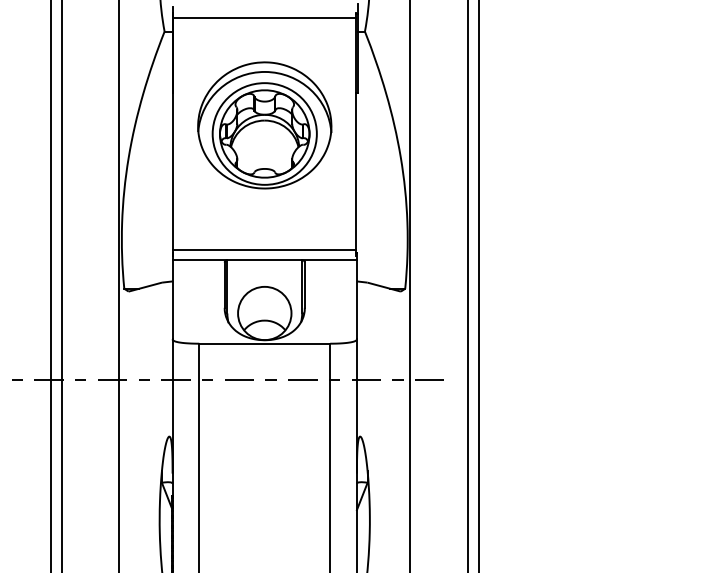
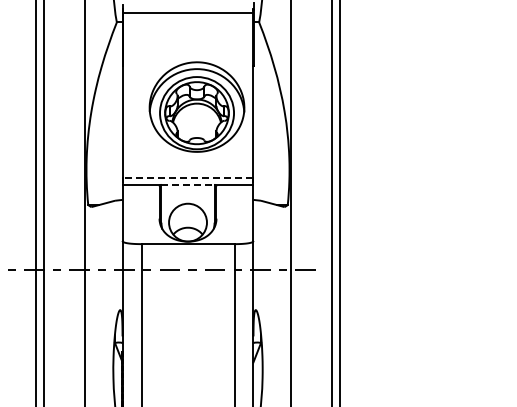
part: (264, 124) -> (196, 106), moved
line: (265, 249) -> (188, 177), solid -> dashed
line: (265, 259) -> (188, 184), solid -> dashed

